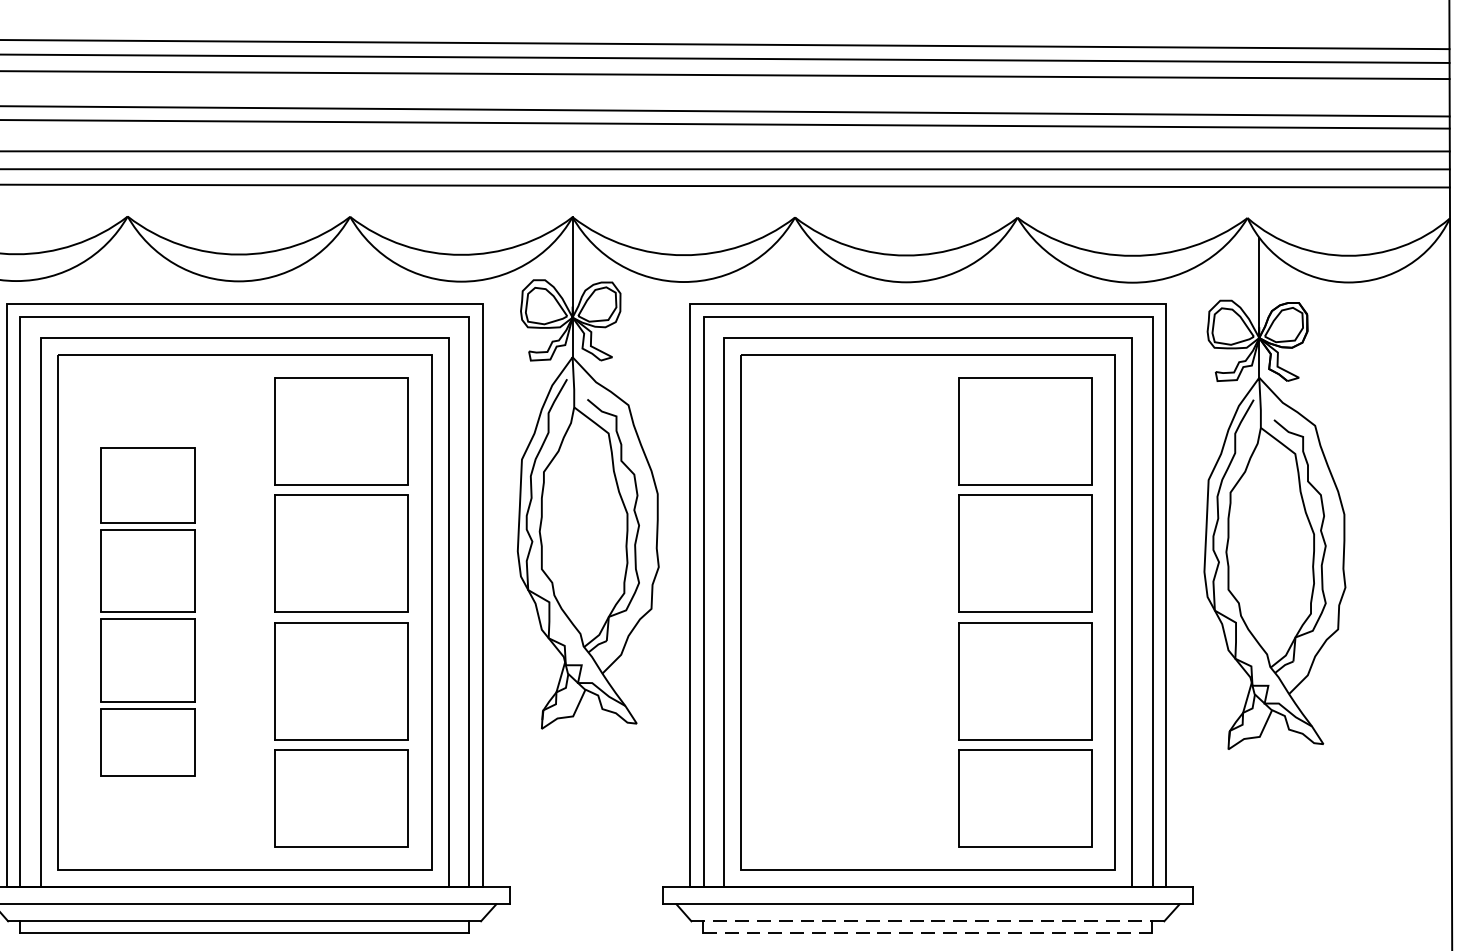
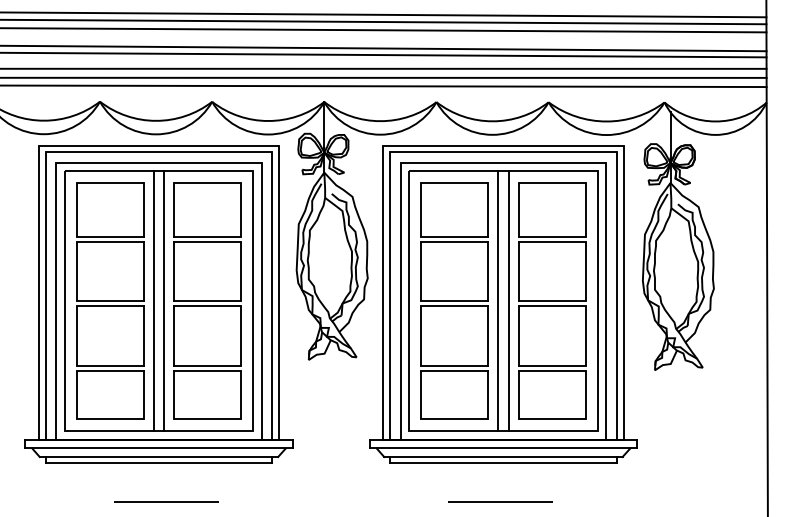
part: (148, 610) -> (110, 300), size x1.43
part: (830, 610) -> (454, 300), added
line: (233, 612) -> (153, 301), added
line: (255, 612) -> (164, 301), added
line: (918, 612) -> (498, 301), added
line: (937, 612) -> (508, 301), added
line: (928, 920) -> (503, 456), dashed -> solid
line: (928, 932) -> (503, 462), dashed -> solid

